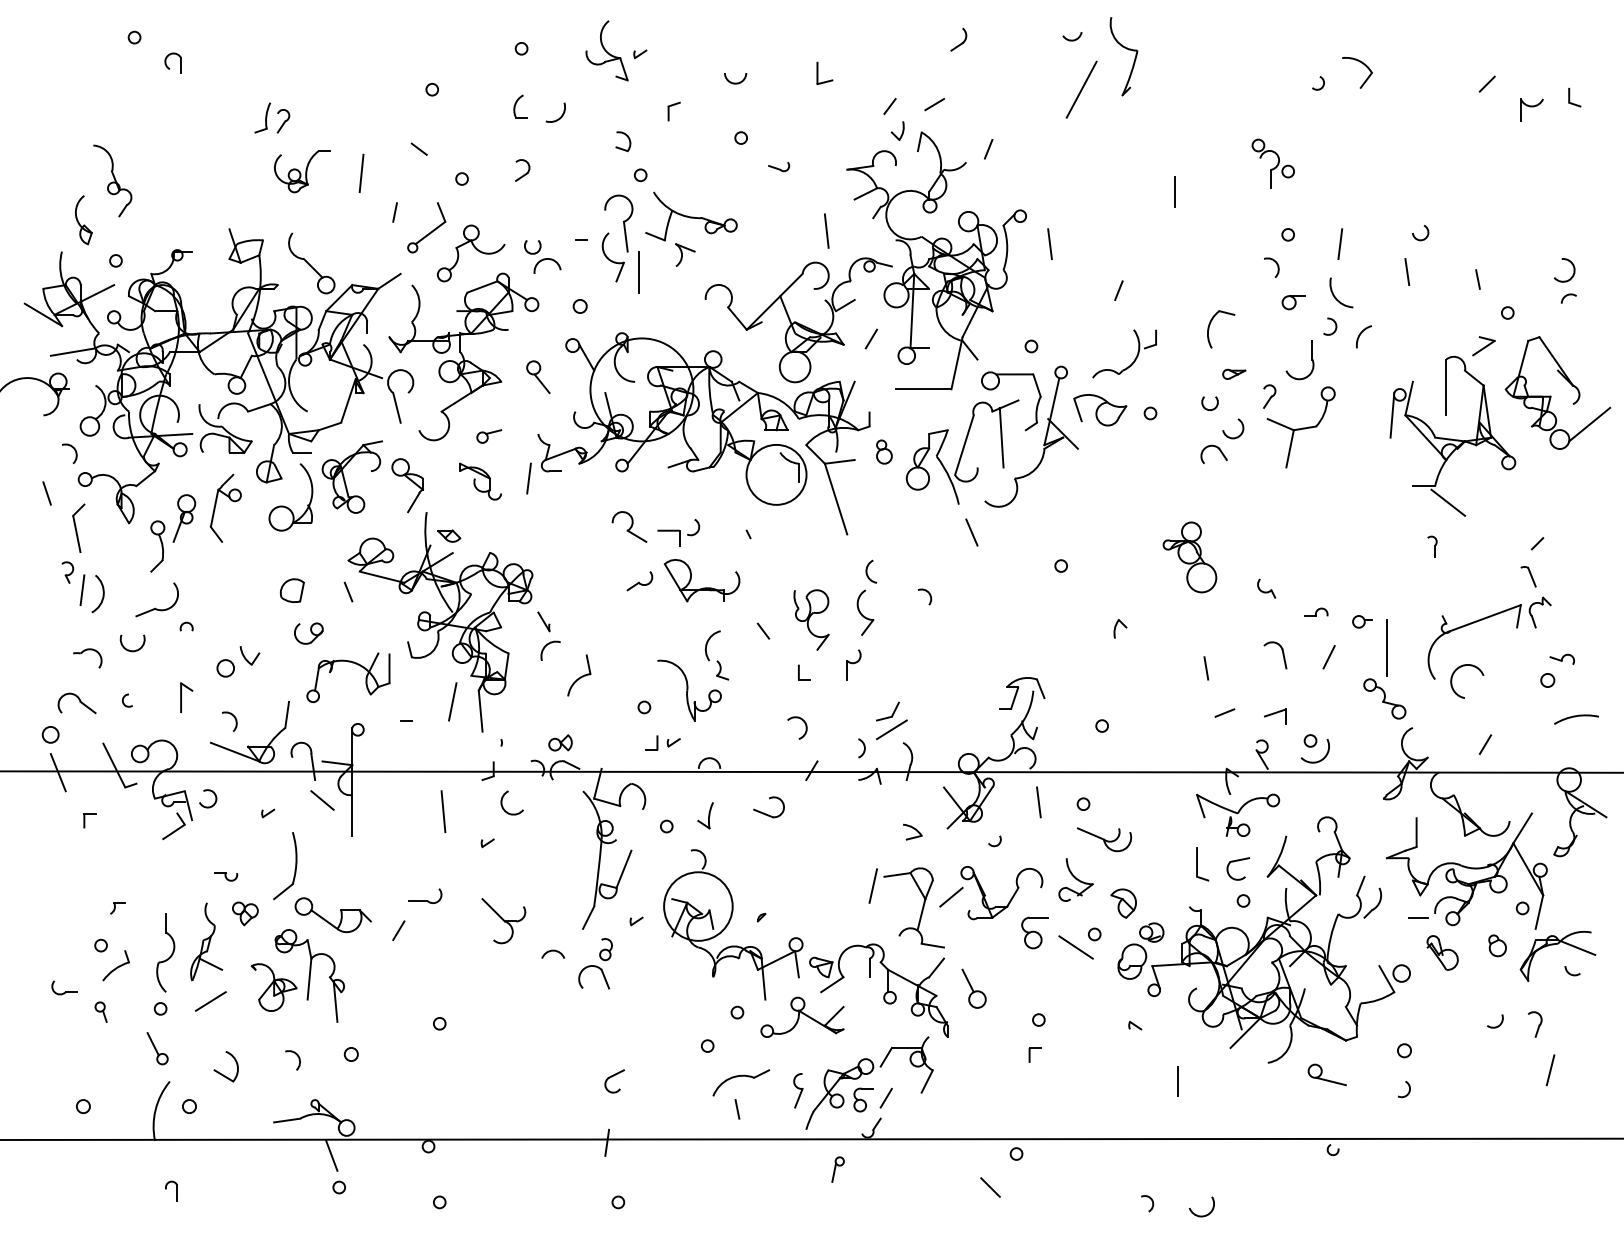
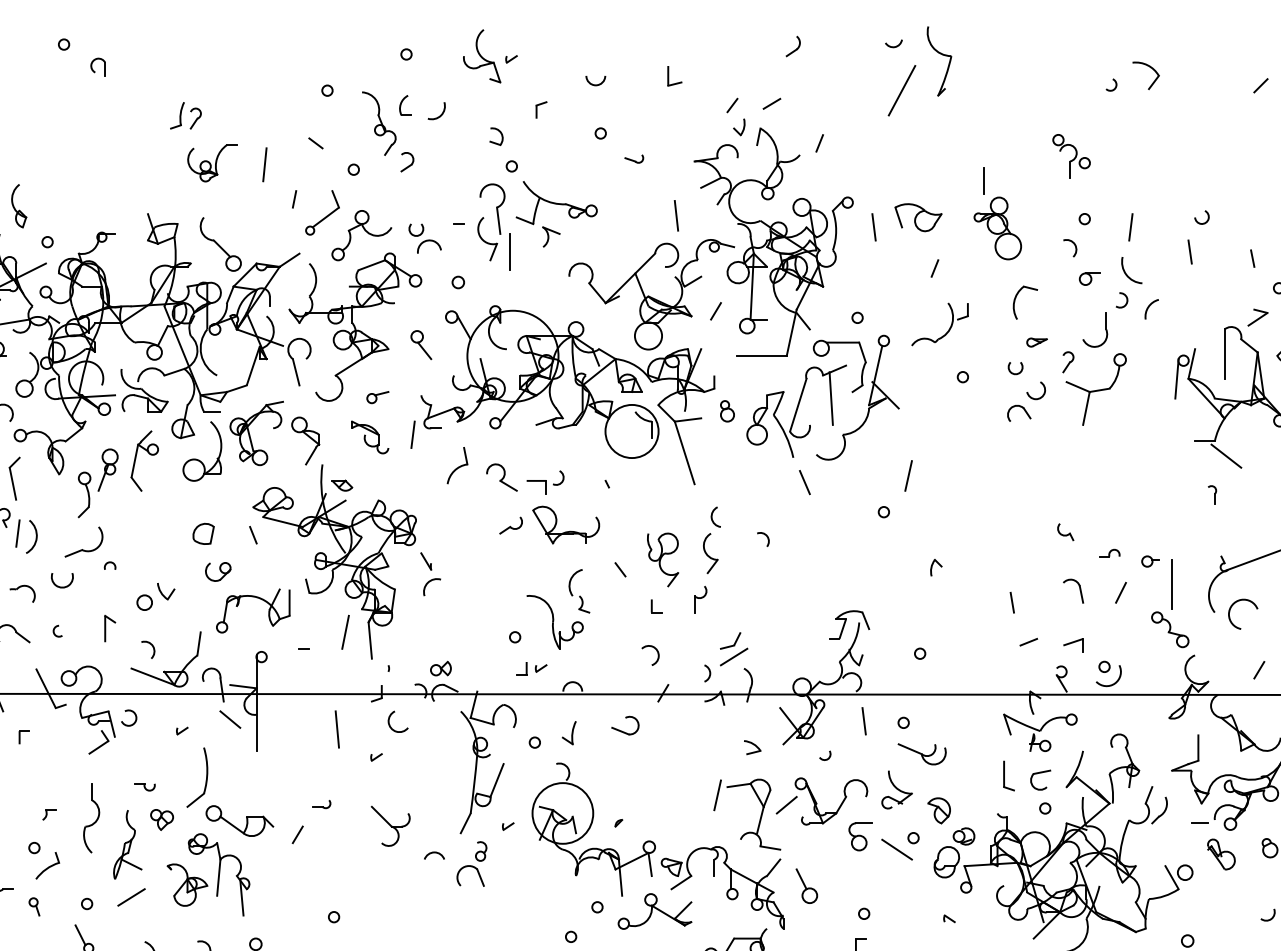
part: (112, 180) -> (378, 123), moved
part: (1100, 410) -> (918, 217), moved
line: (1088, 524) -> (908, 475), added
part: (1189, 557) -> (997, 228), moved
part: (579, 675) -> (457, 465), moved
part: (425, 896) -> (321, 804), size x0.62
part: (165, 952) -> (91, 817), moved

